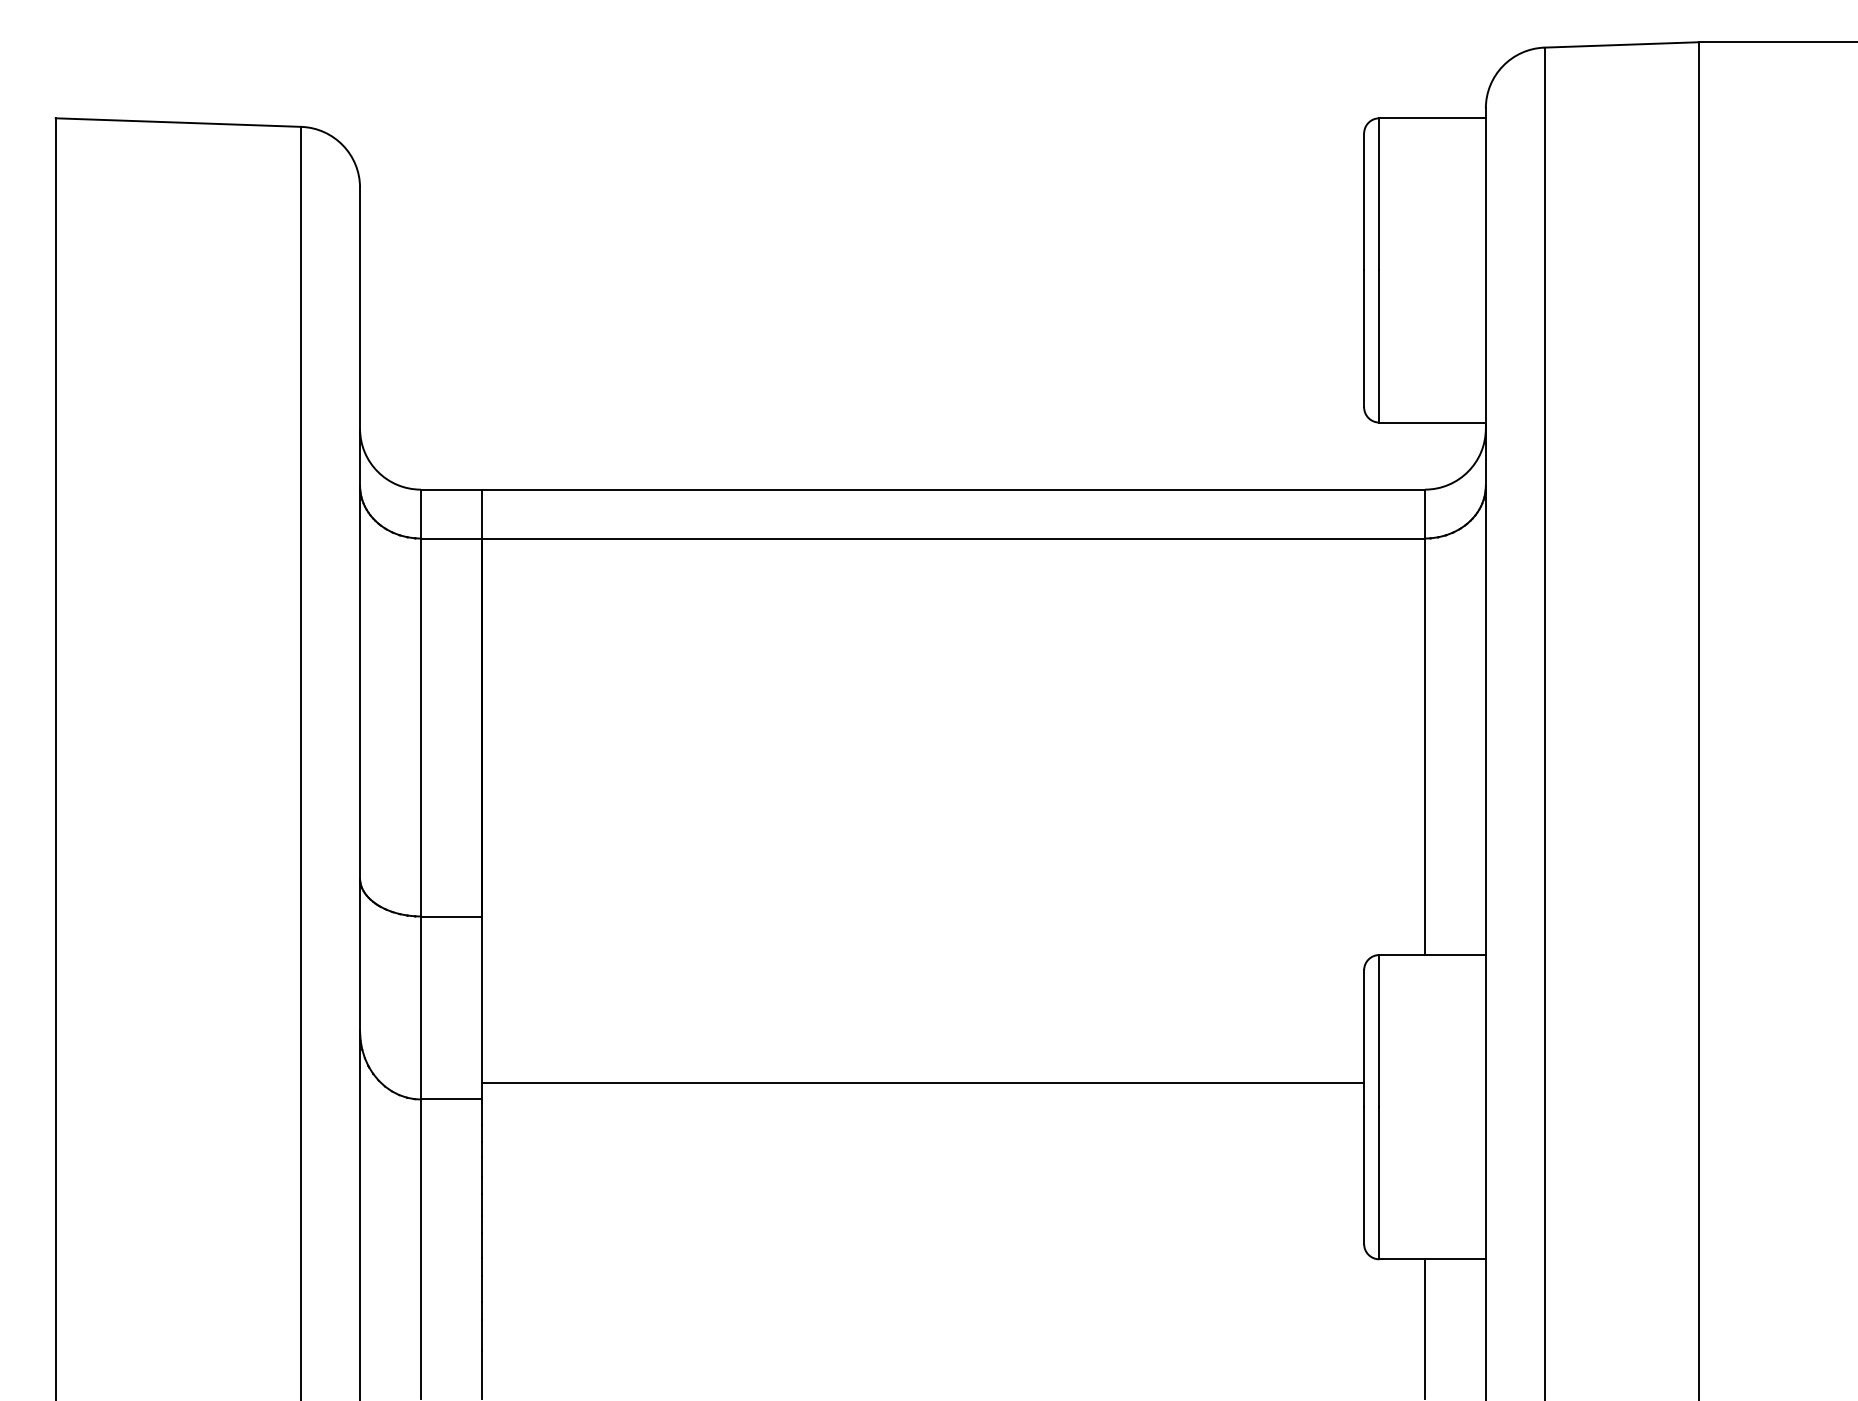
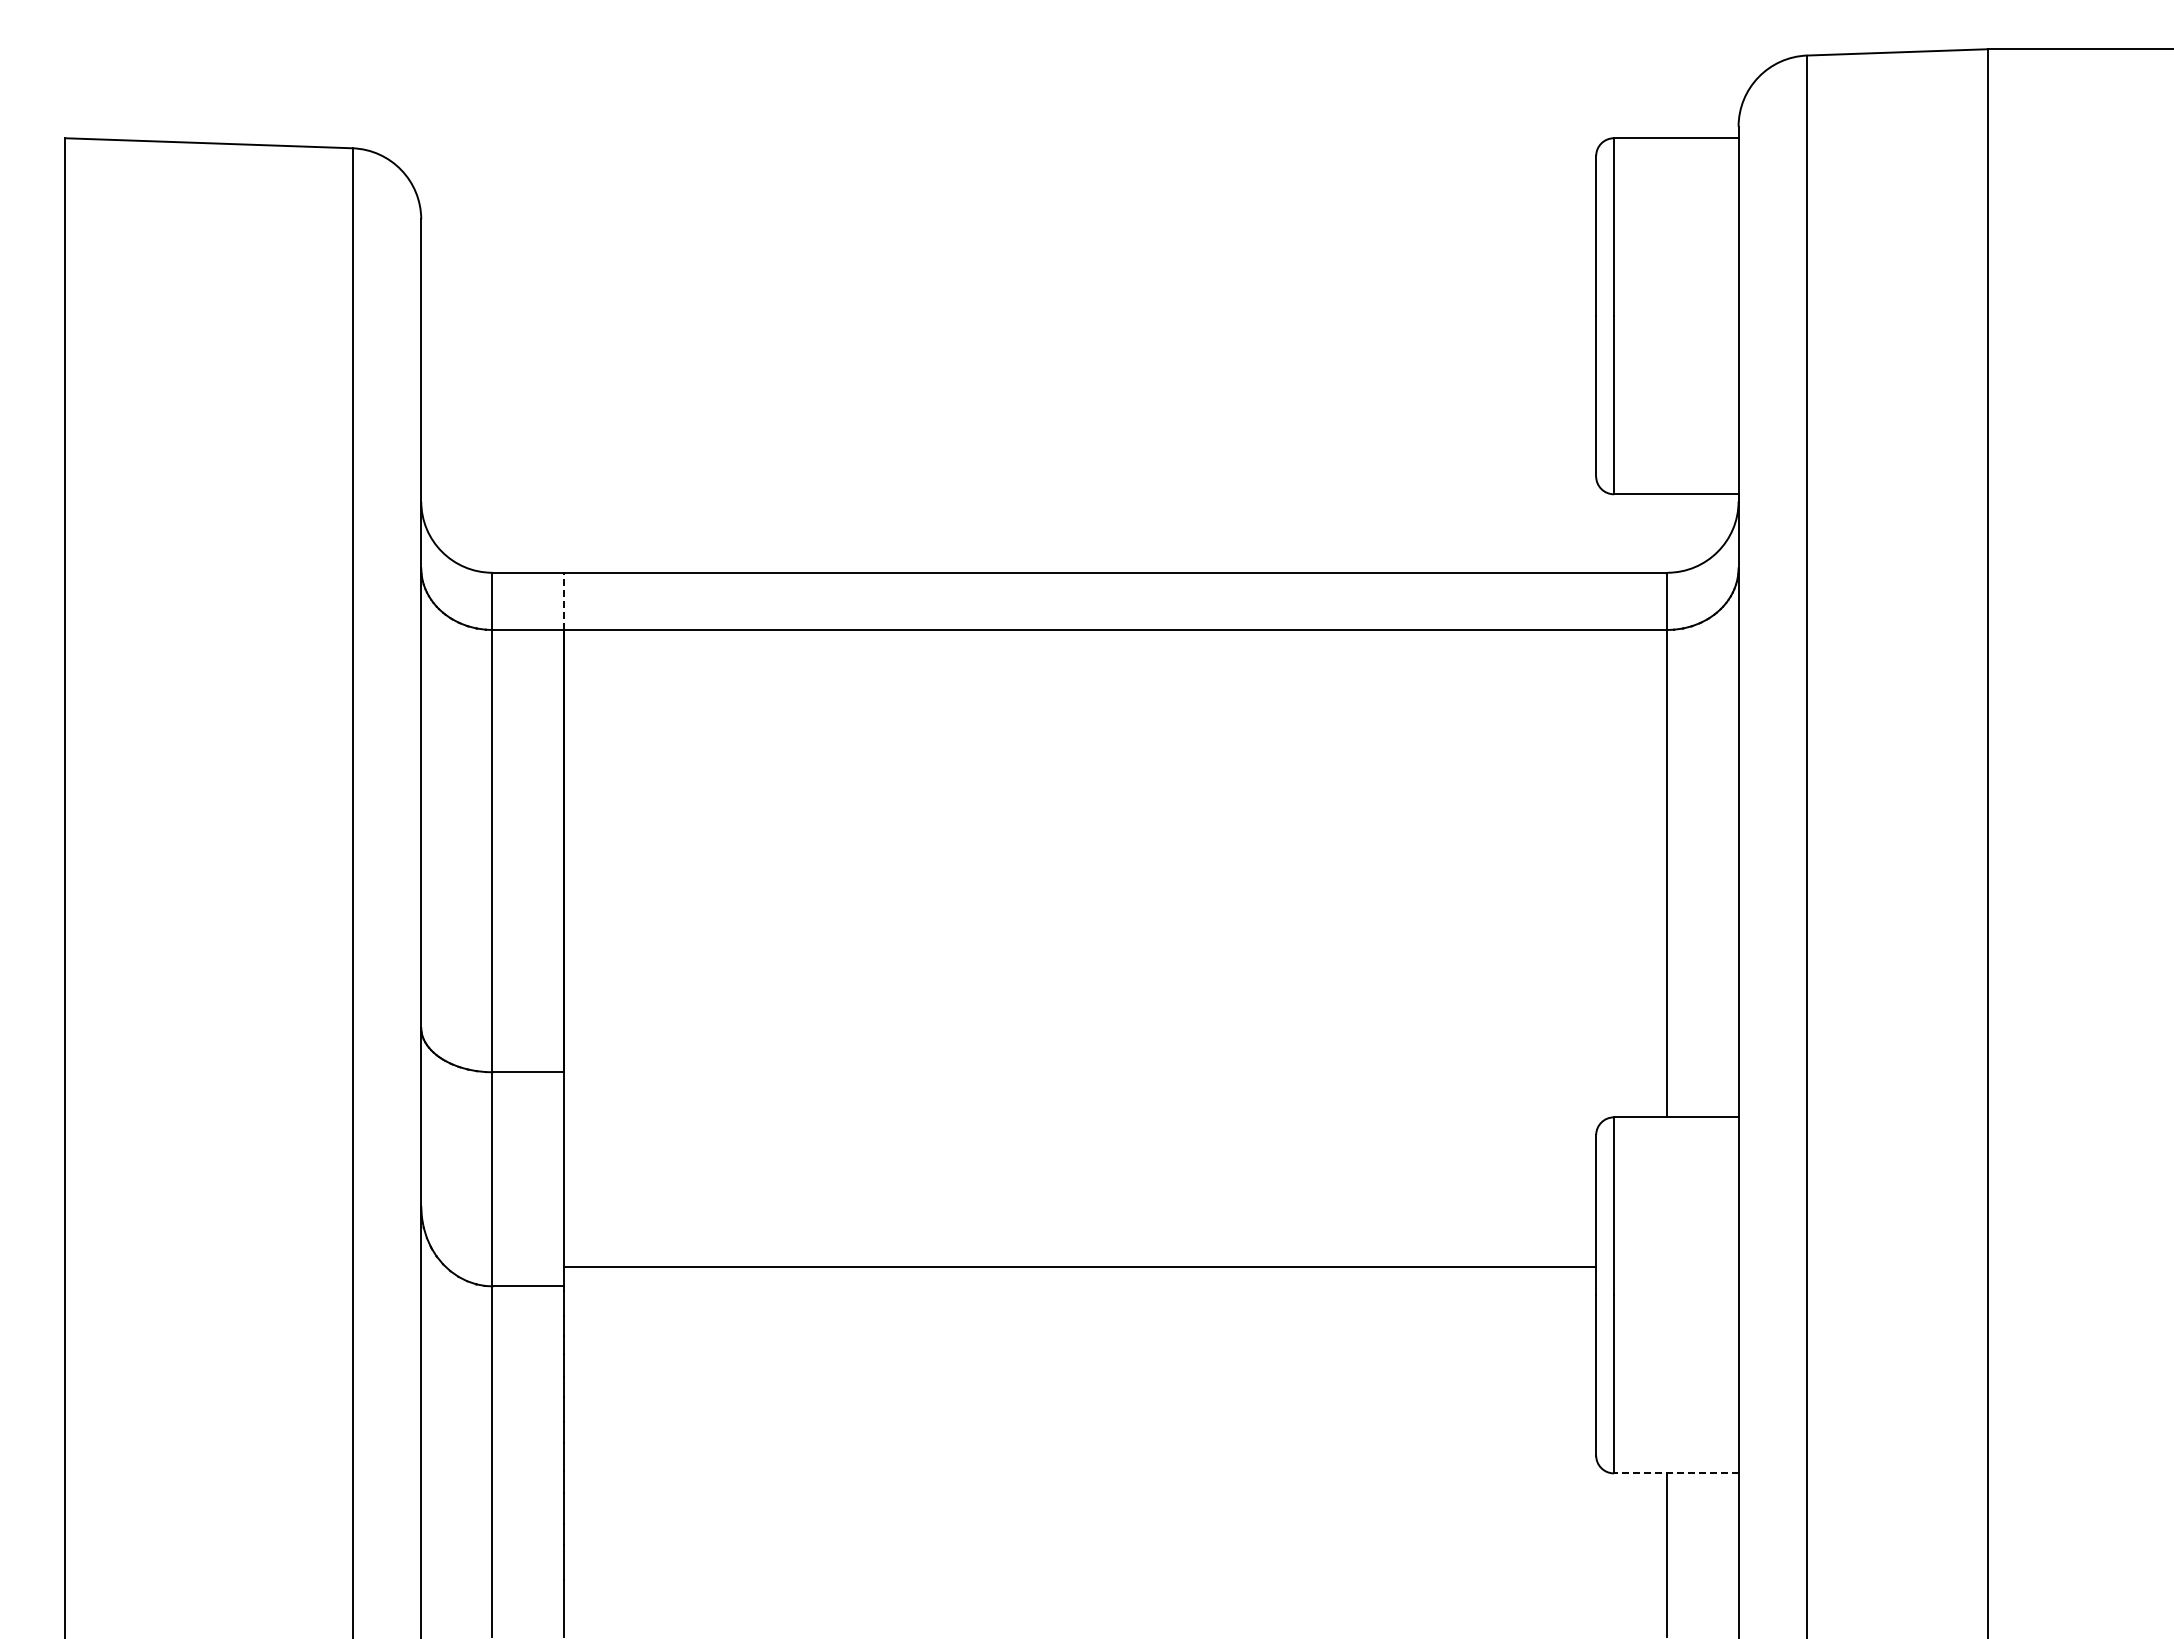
line: (481, 514) -> (563, 601), solid -> dashed
line: (1431, 1259) -> (1675, 1473), solid -> dashed

